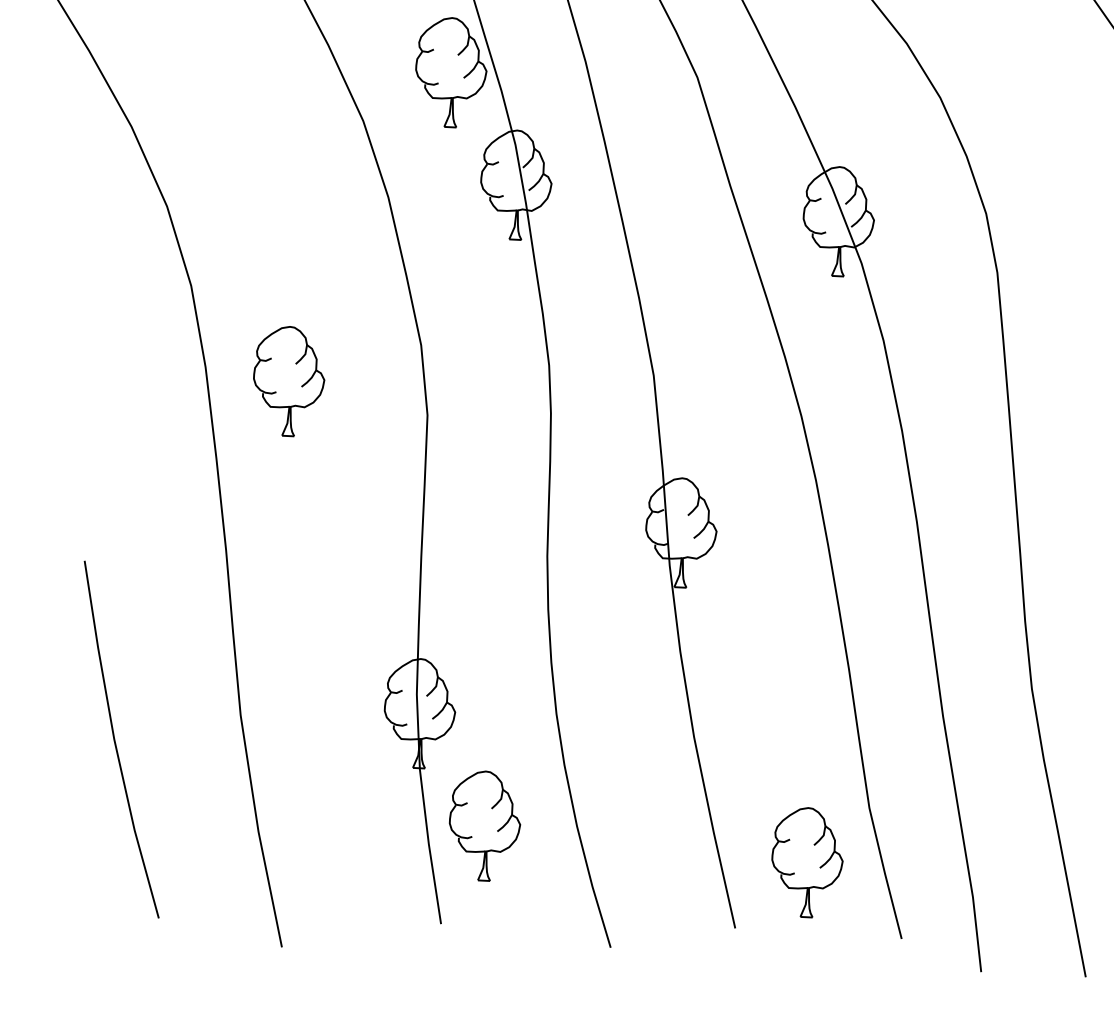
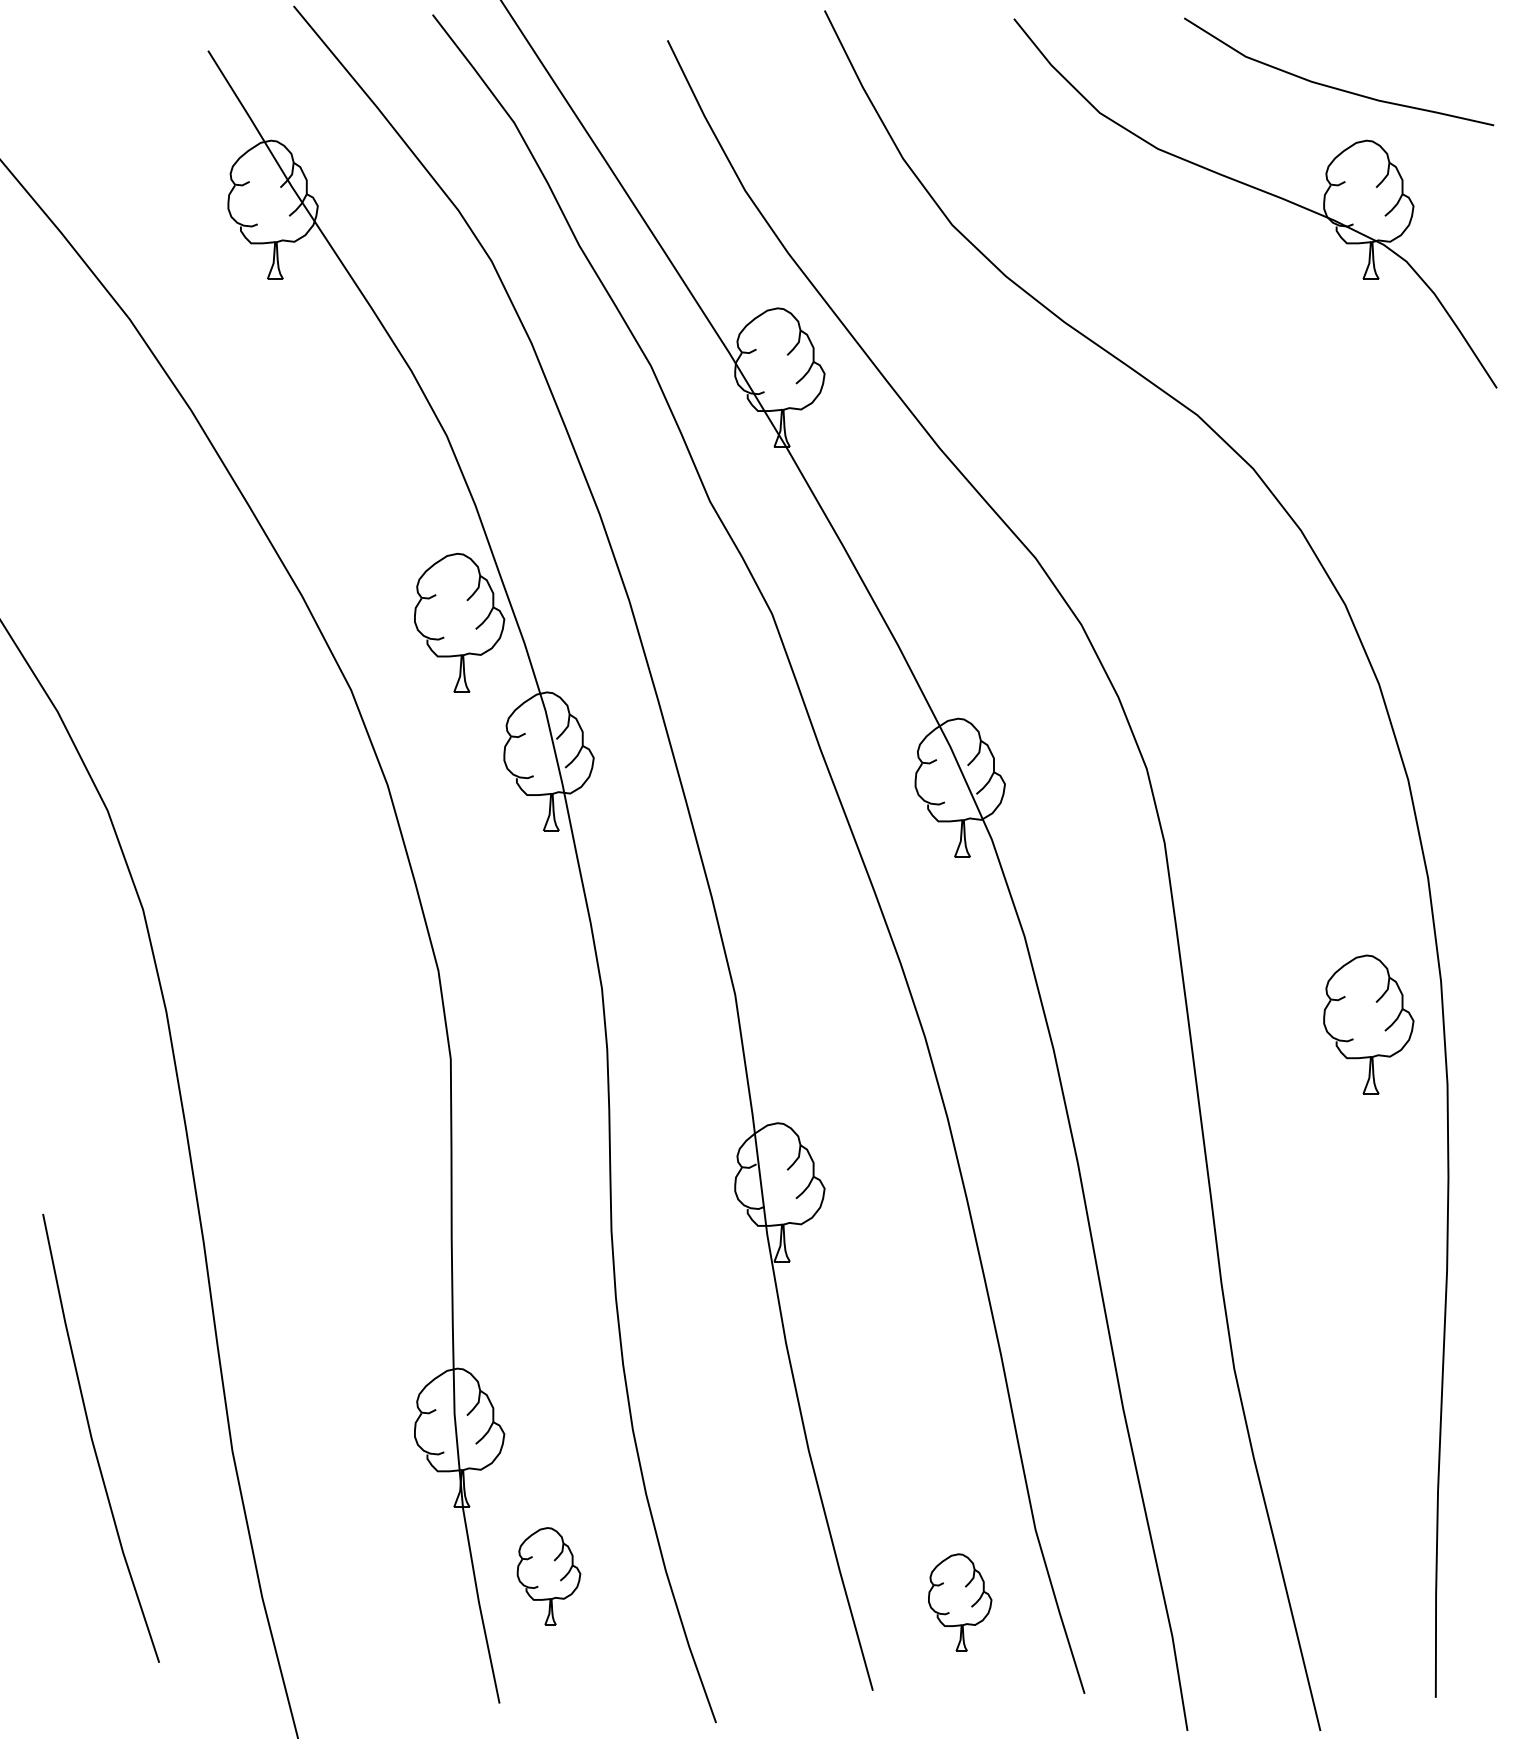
part: (288, 381) -> (272, 1024), removed
line: (115, 740) -> (93, 1440), moved
part: (484, 826) -> (548, 1576), size x0.7
part: (806, 862) -> (959, 1602), size x0.7

